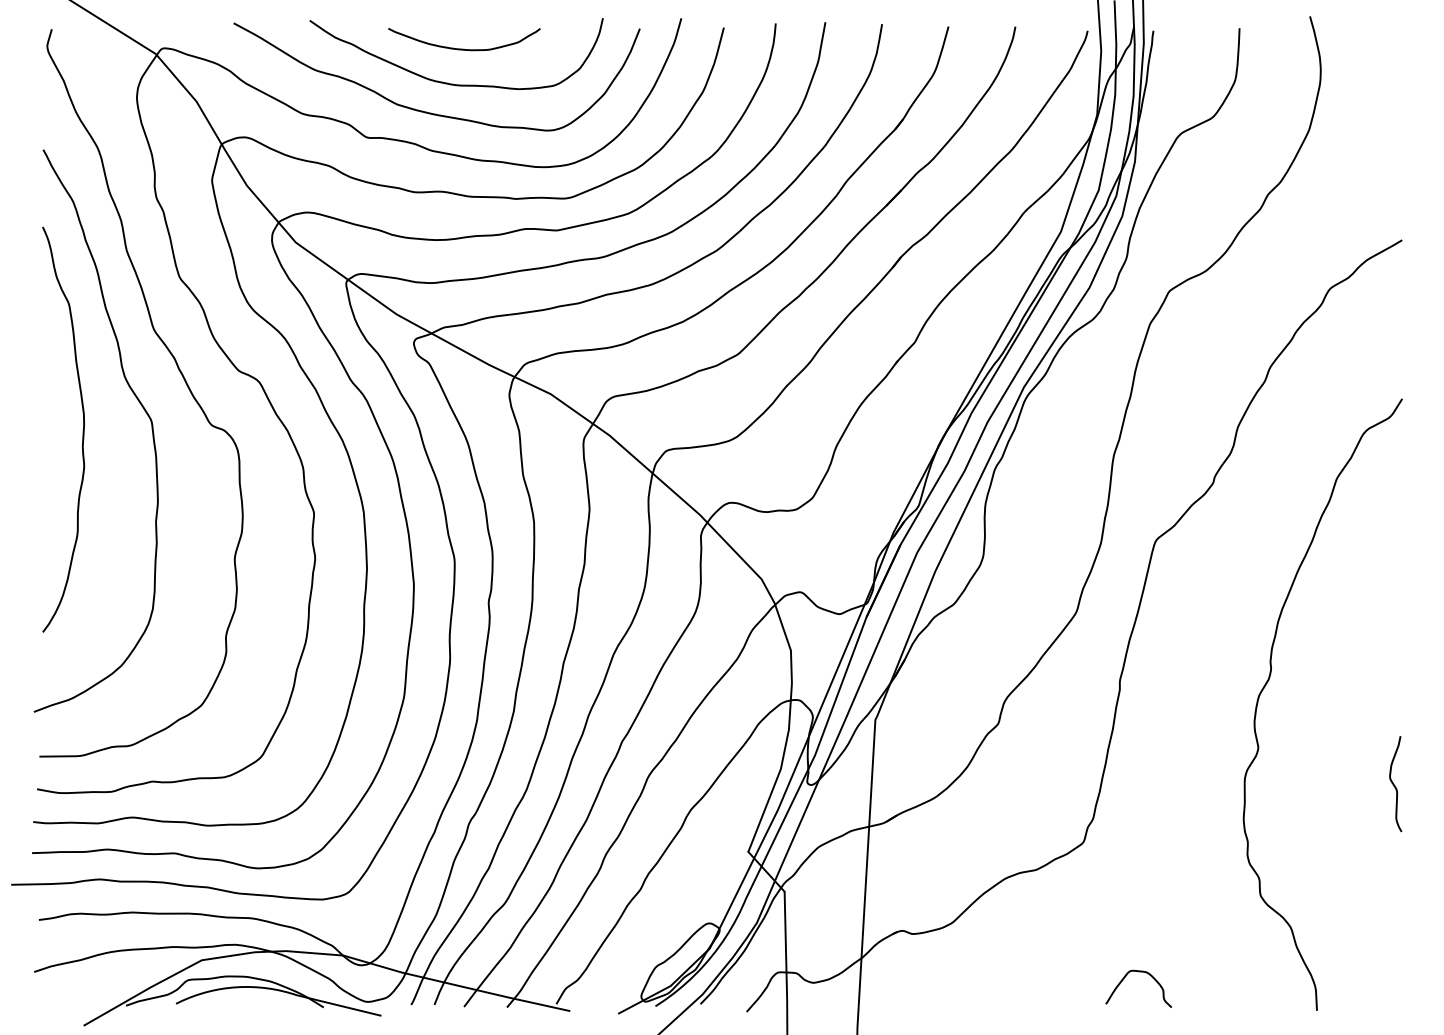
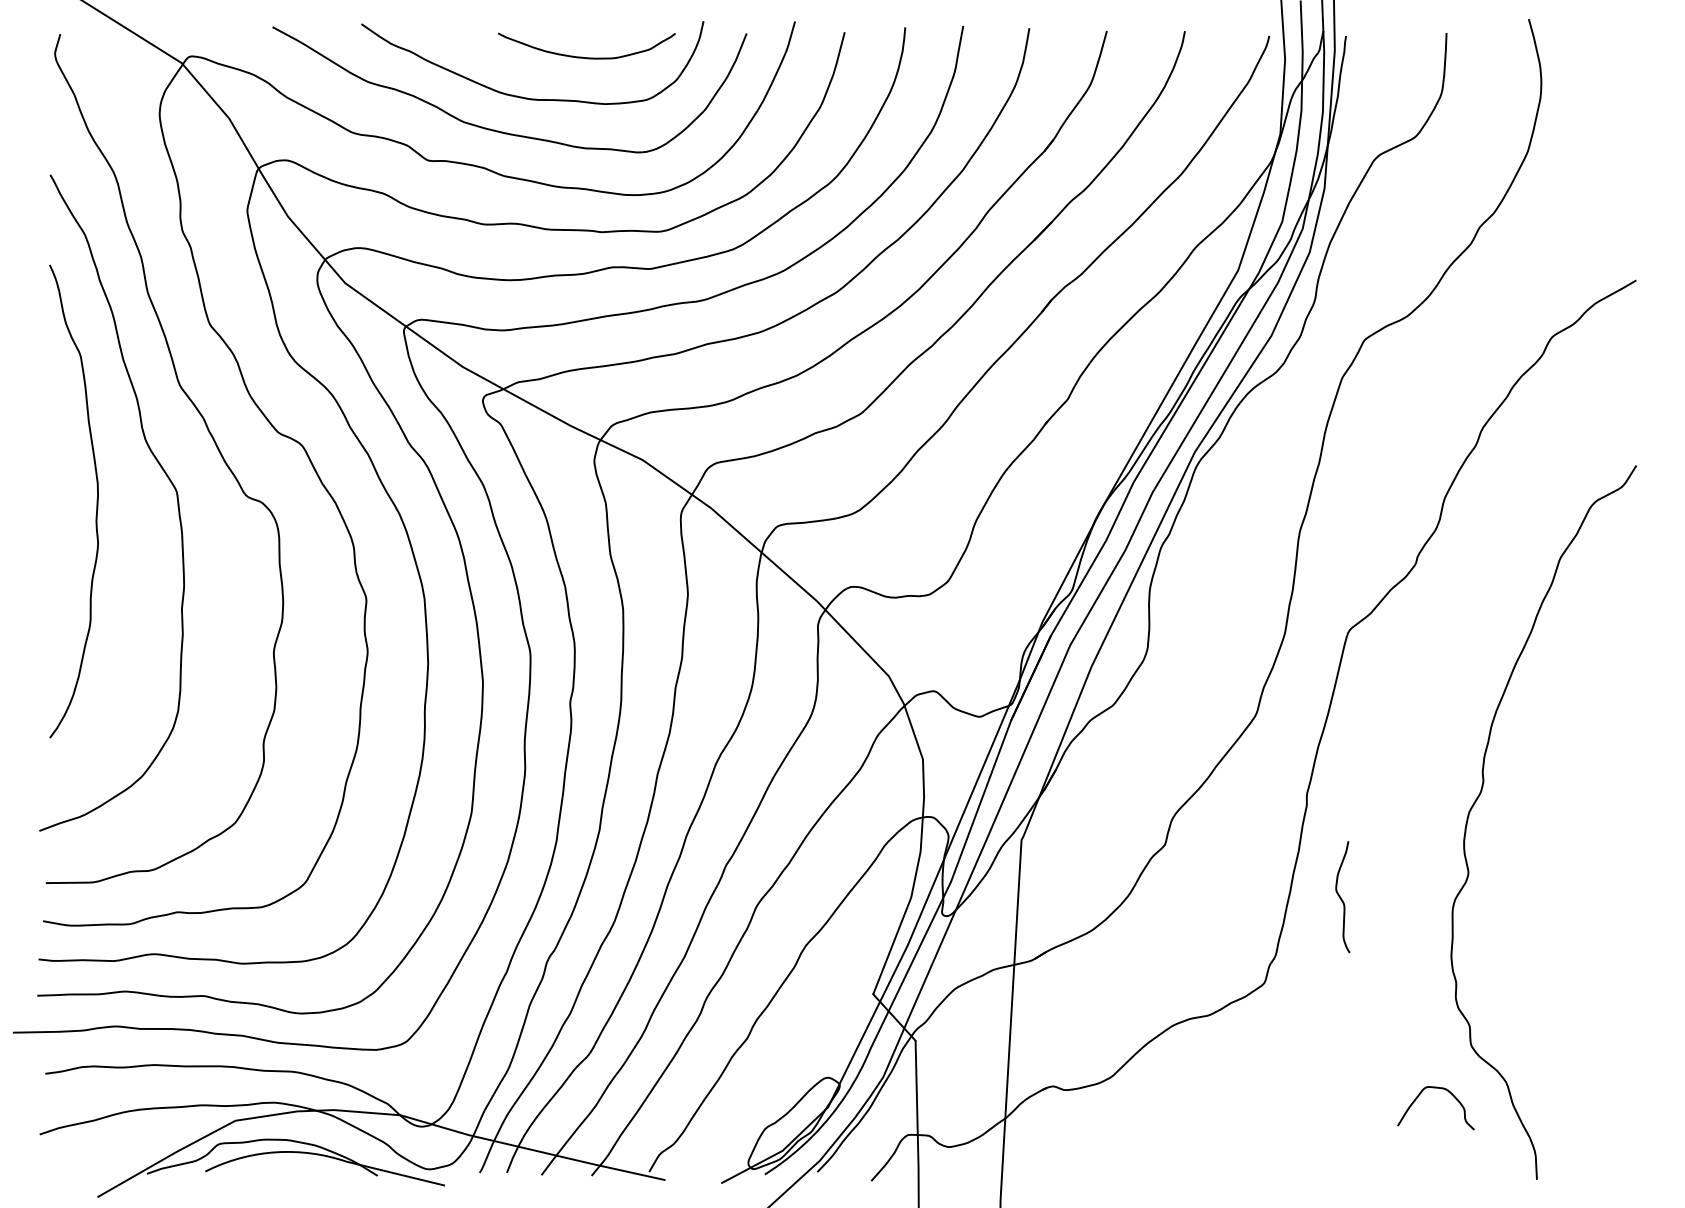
curve: (460, 48) -> (582, 56), moved
curve: (1394, 784) -> (1341, 897), moved
curve: (1143, 972) -> (1441, 1089), moved

